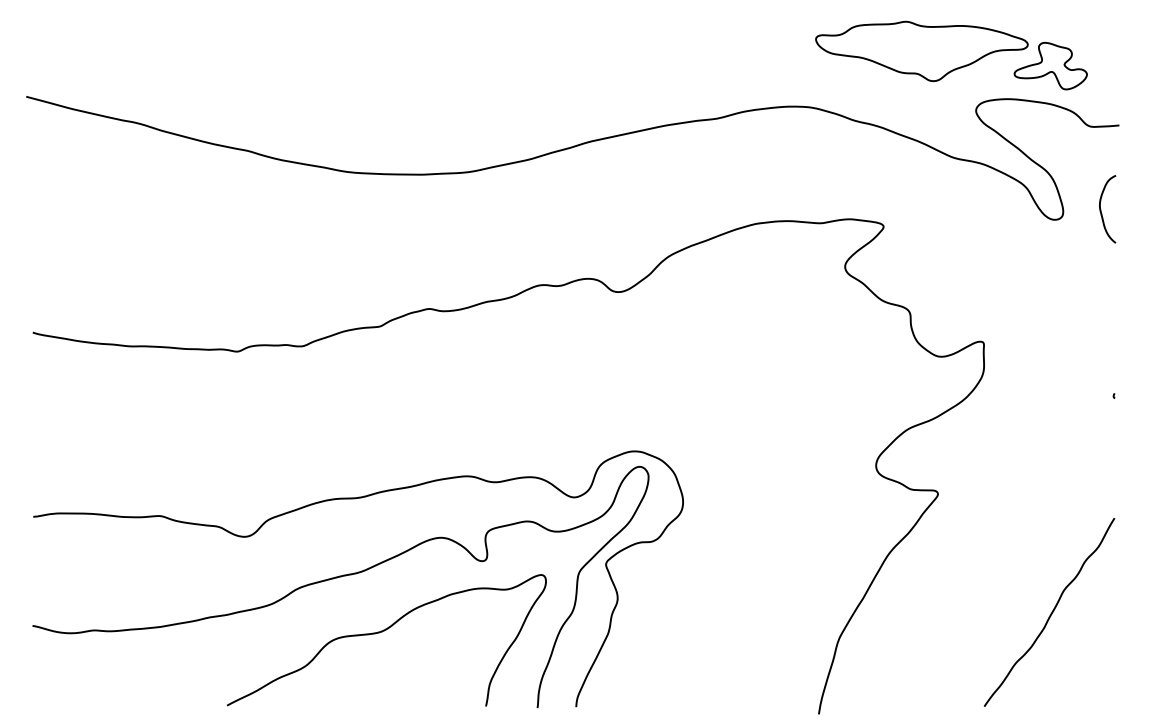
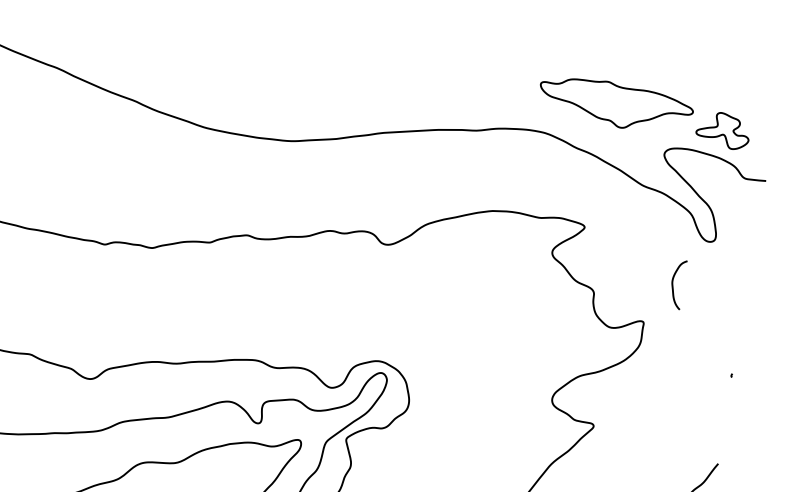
part: (921, 51) -> (615, 104), moved
curve: (1101, 209) -> (673, 284), moved

